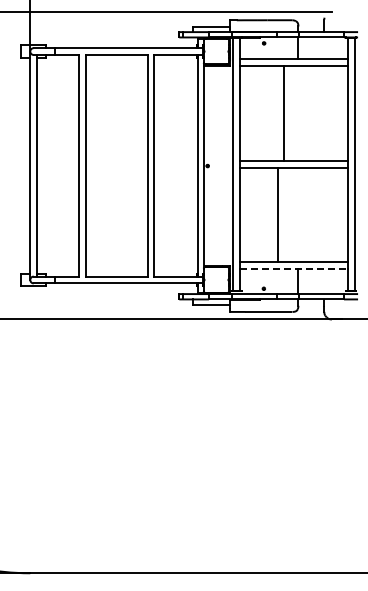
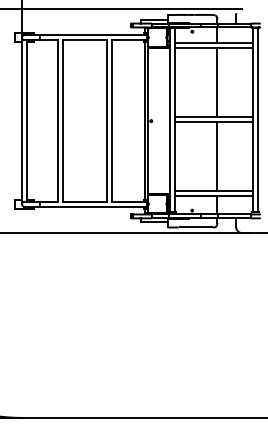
line: (284, 113) -> (217, 82), moved
line: (278, 214) -> (217, 156), moved
line: (294, 269) -> (214, 196), dashed -> solid

